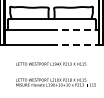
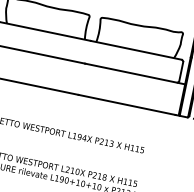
line: (74, 30) -> (133, 74), dashed -> solid
line: (74, 44) -> (127, 104), dashed -> solid

